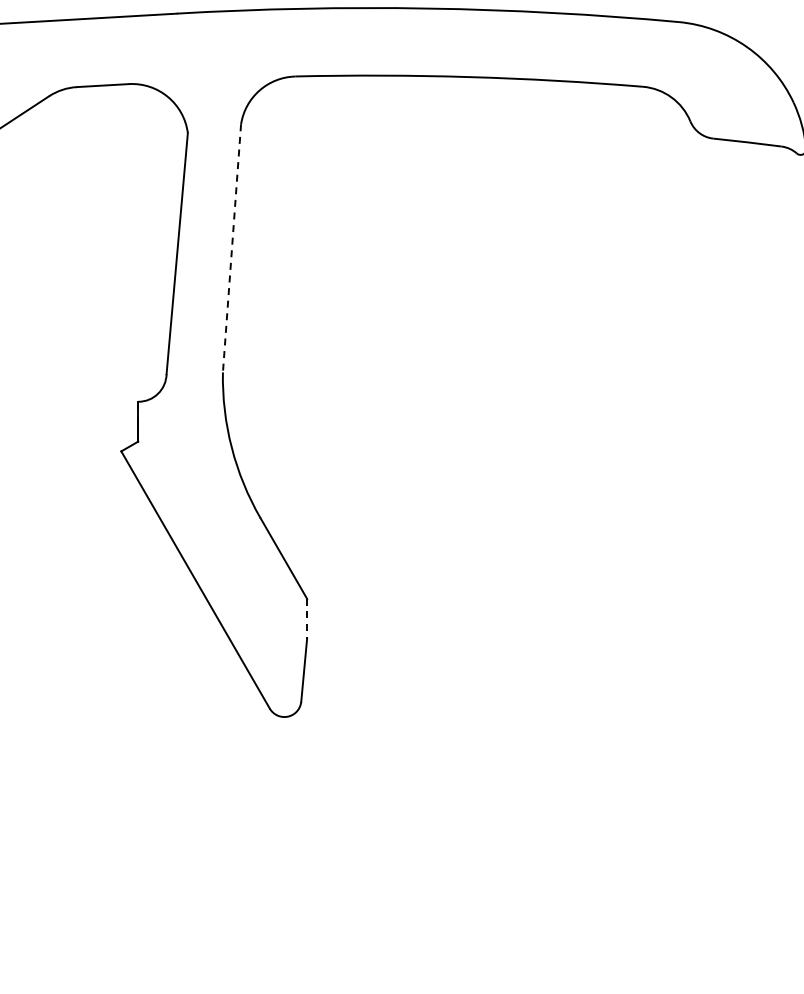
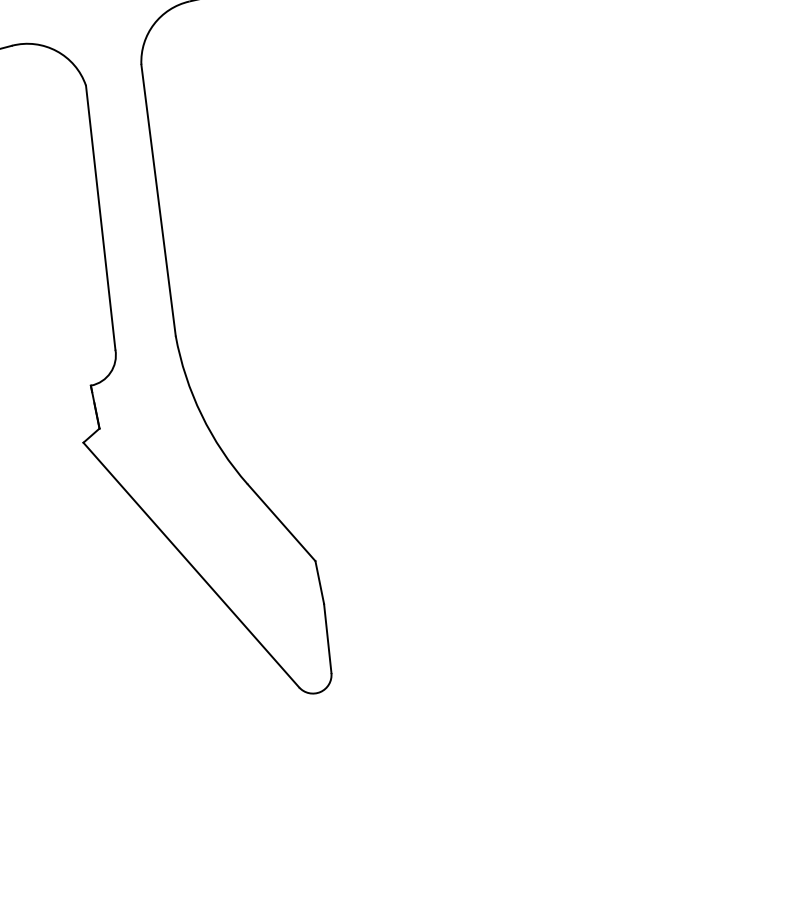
line: (231, 248) -> (158, 200), dashed -> solid
line: (307, 618) -> (320, 582), dashed -> solid

